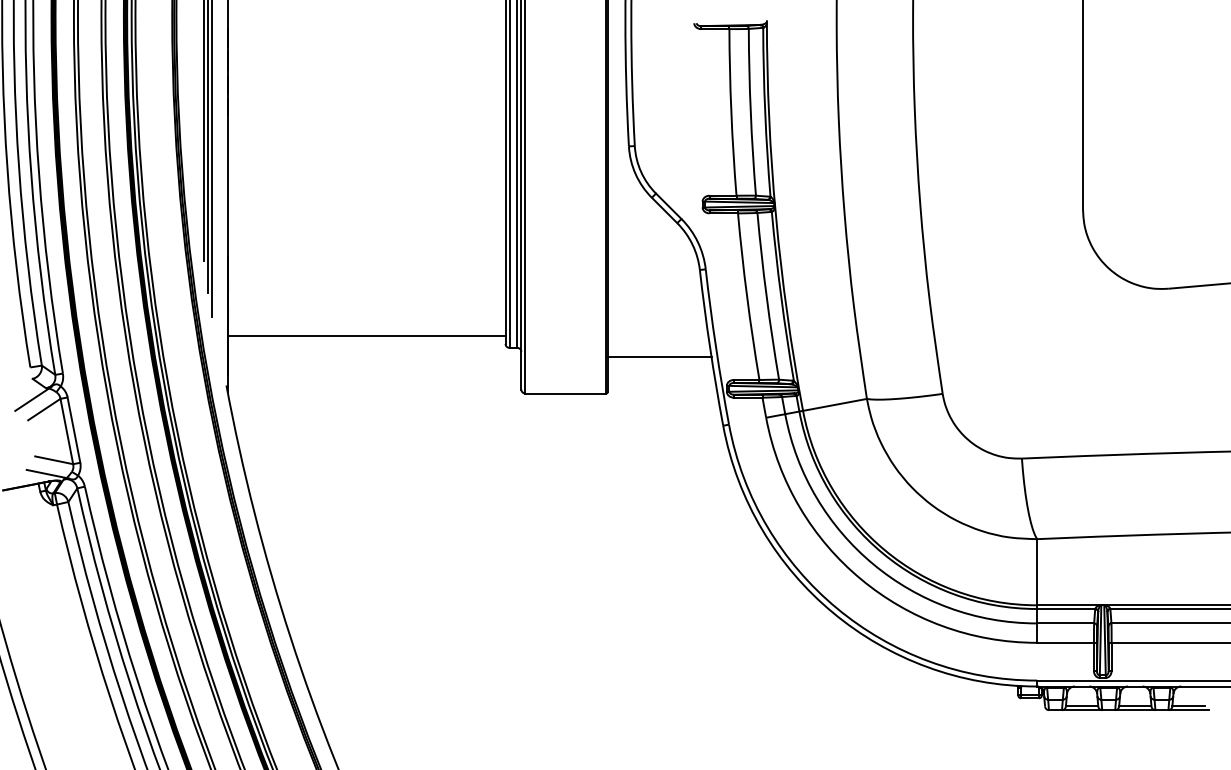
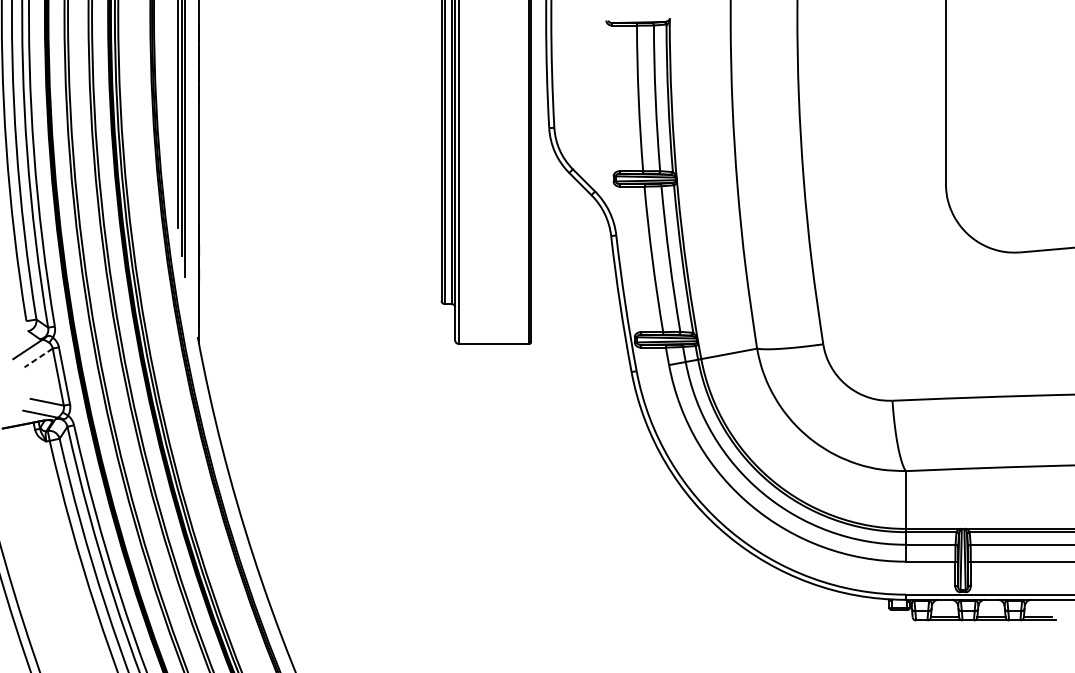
line: (366, 335) -> (320, 293), removed
line: (659, 357) -> (575, 312), removed
line: (43, 409) -> (37, 357), solid -> dashed

